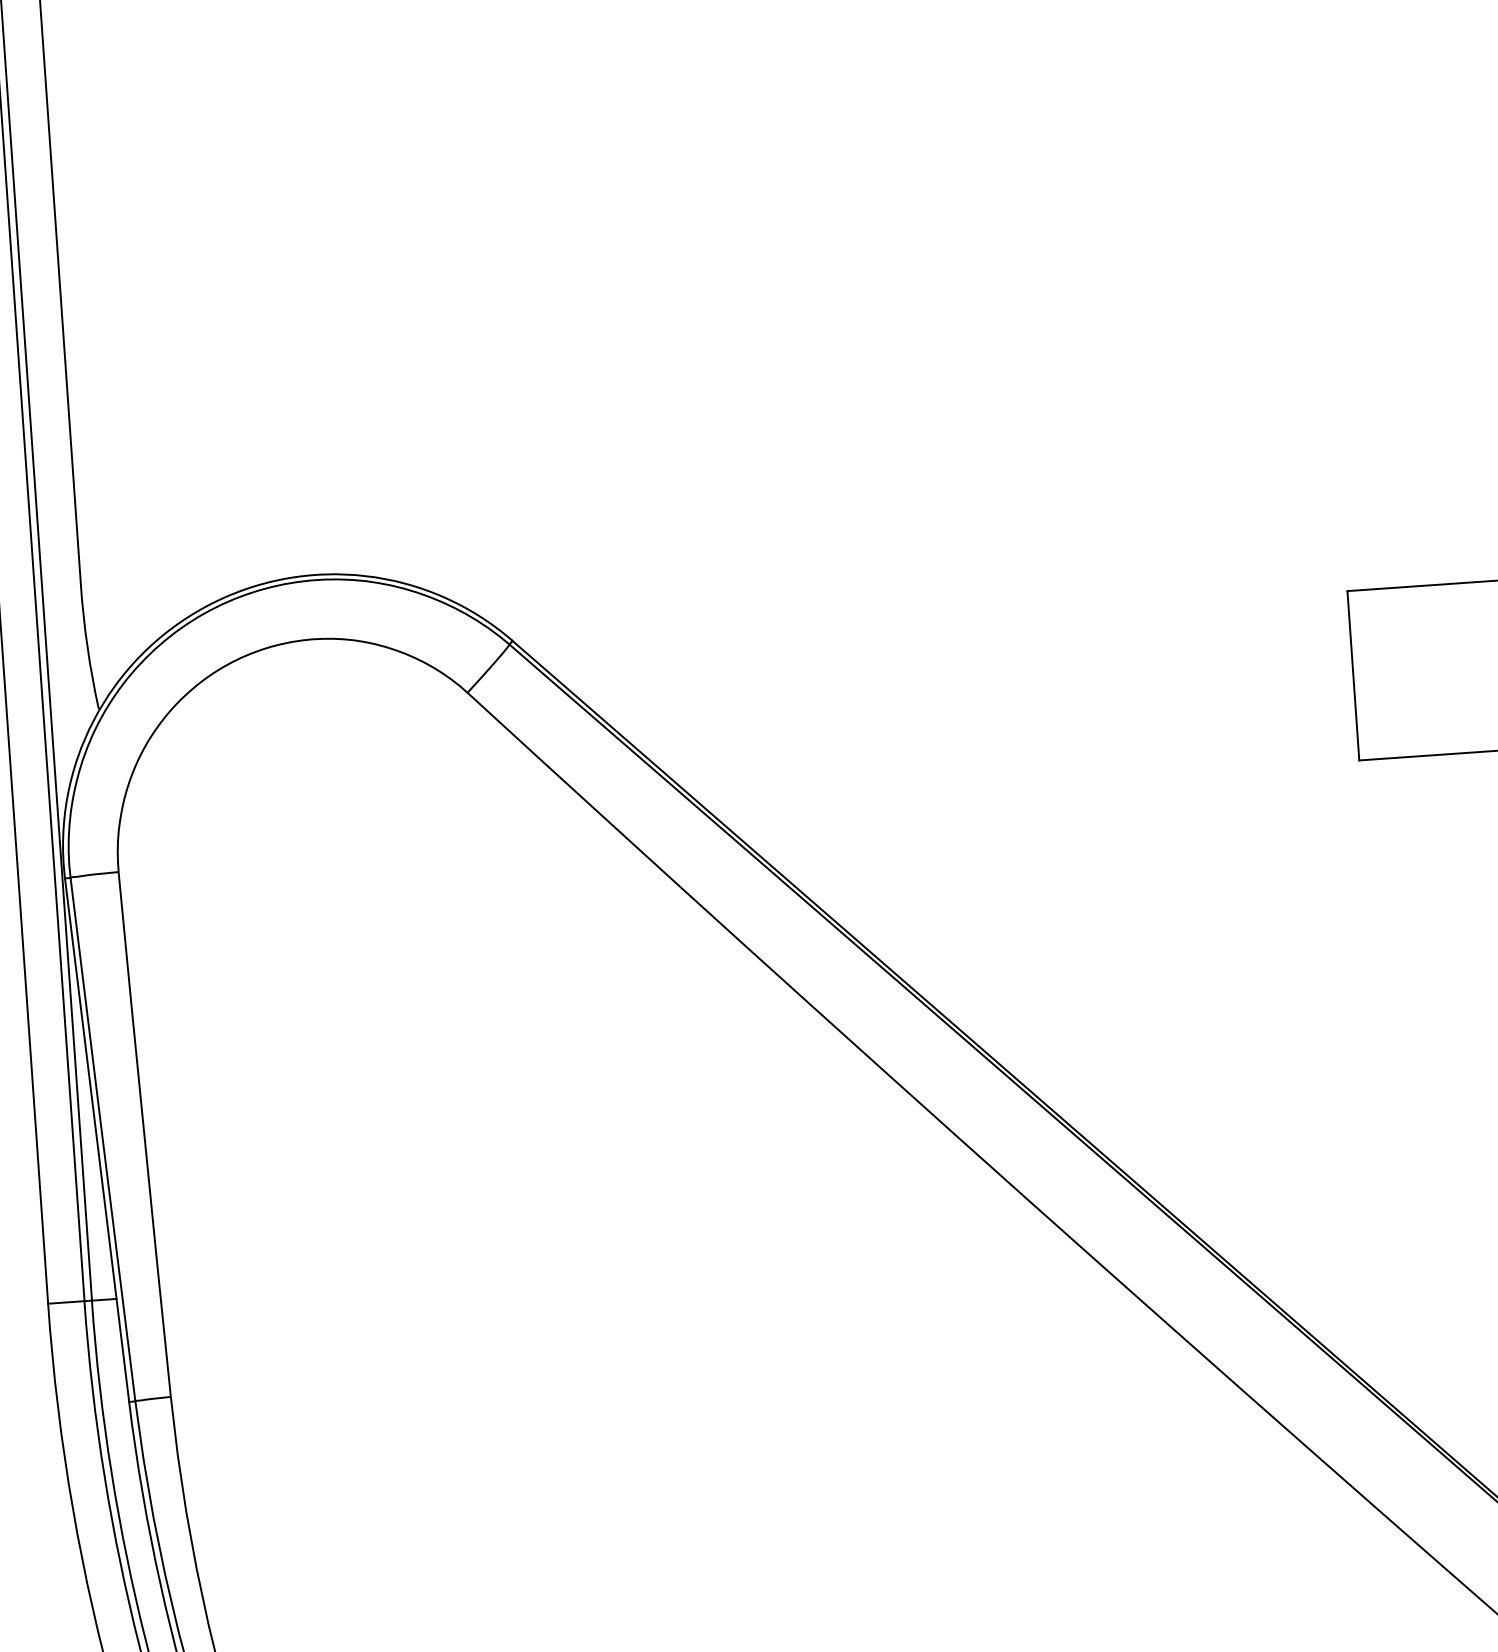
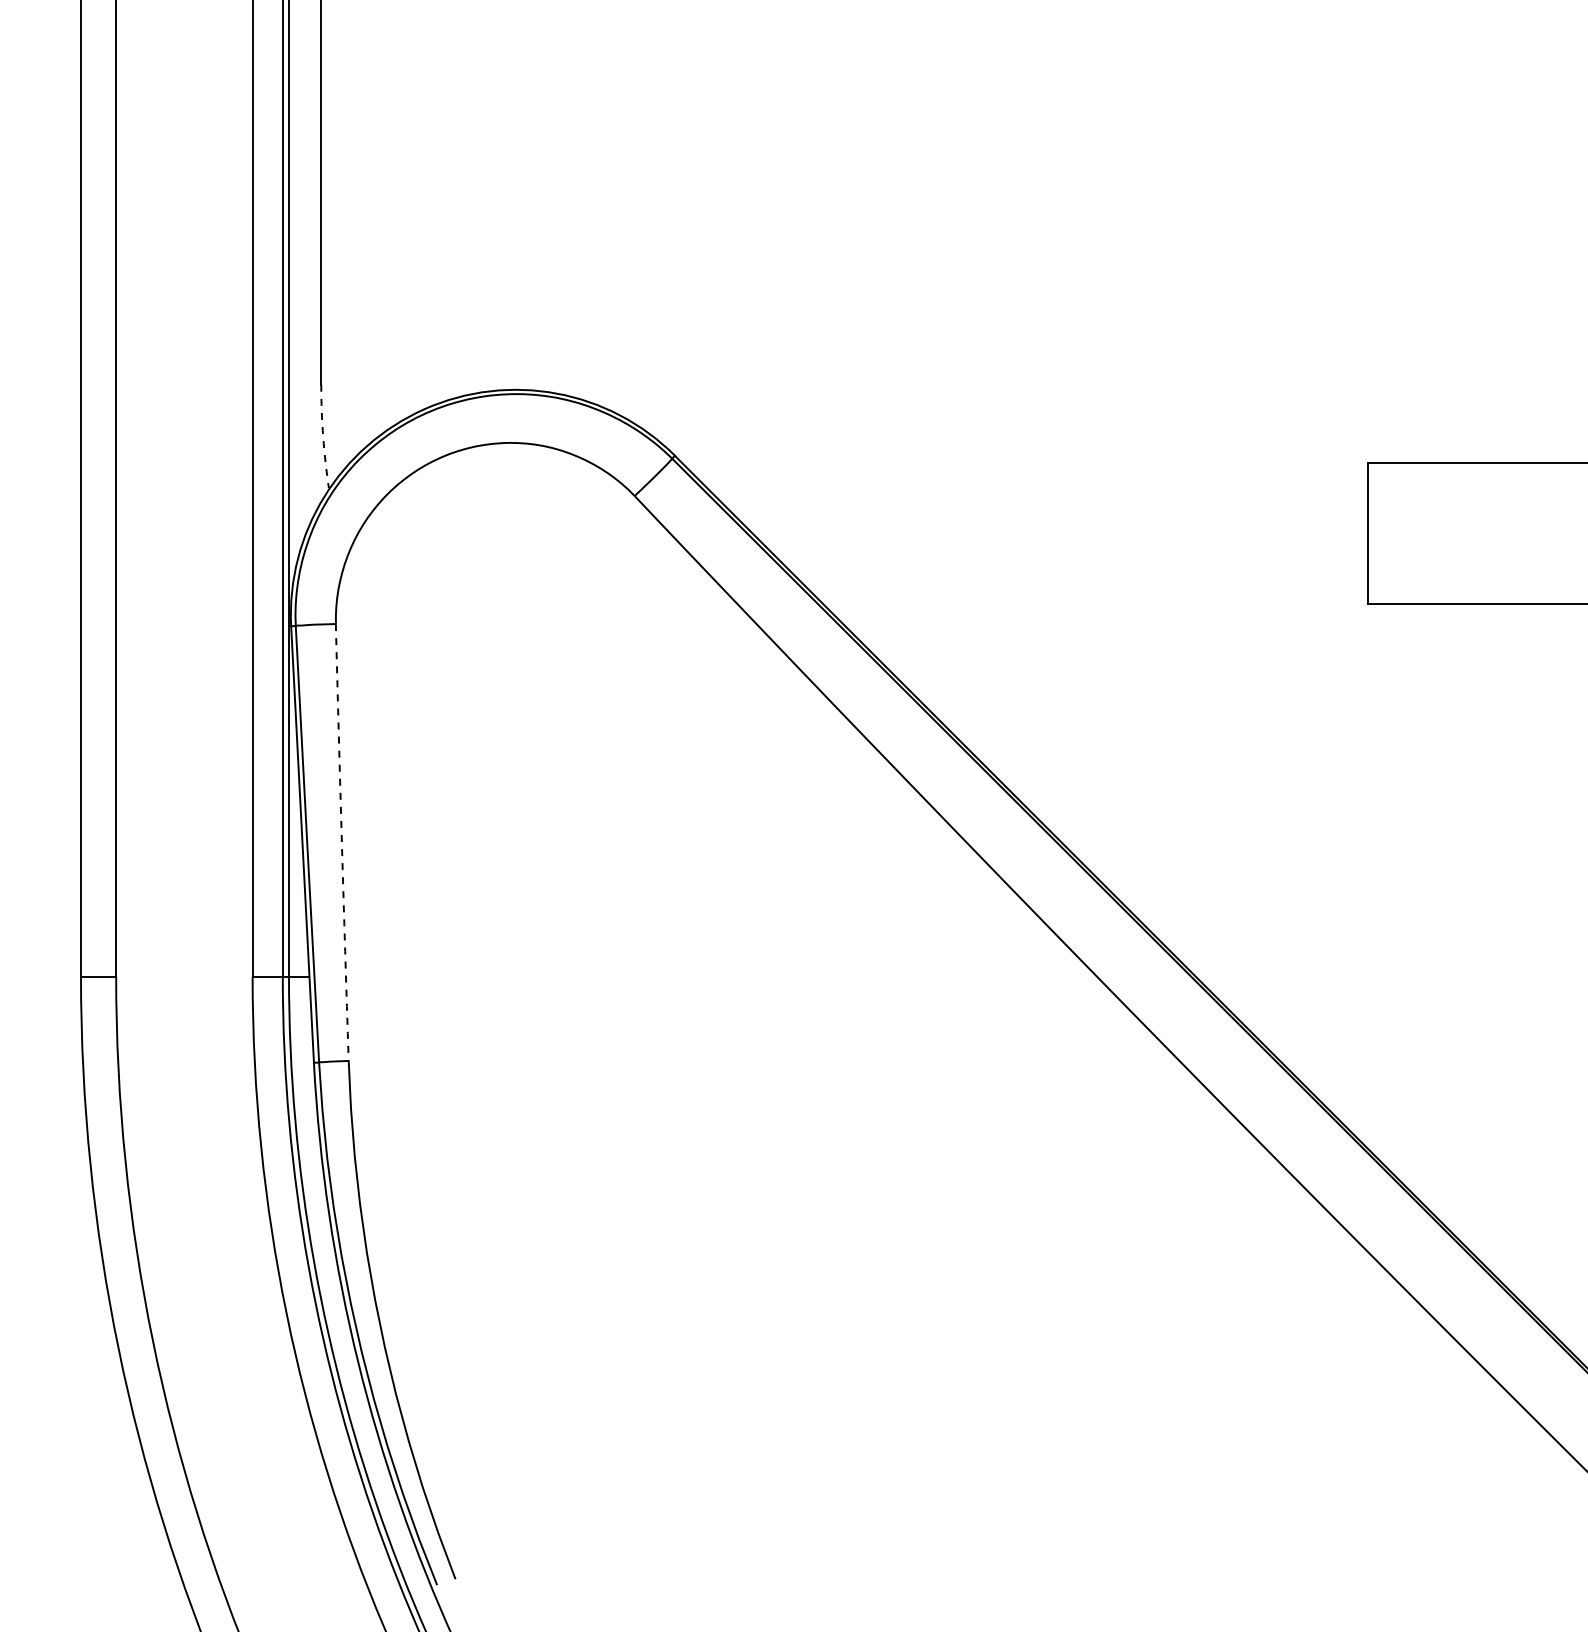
arc: (87, 647) -> (323, 436), solid -> dashed
arc: (143, 1134) -> (341, 842), solid -> dashed

